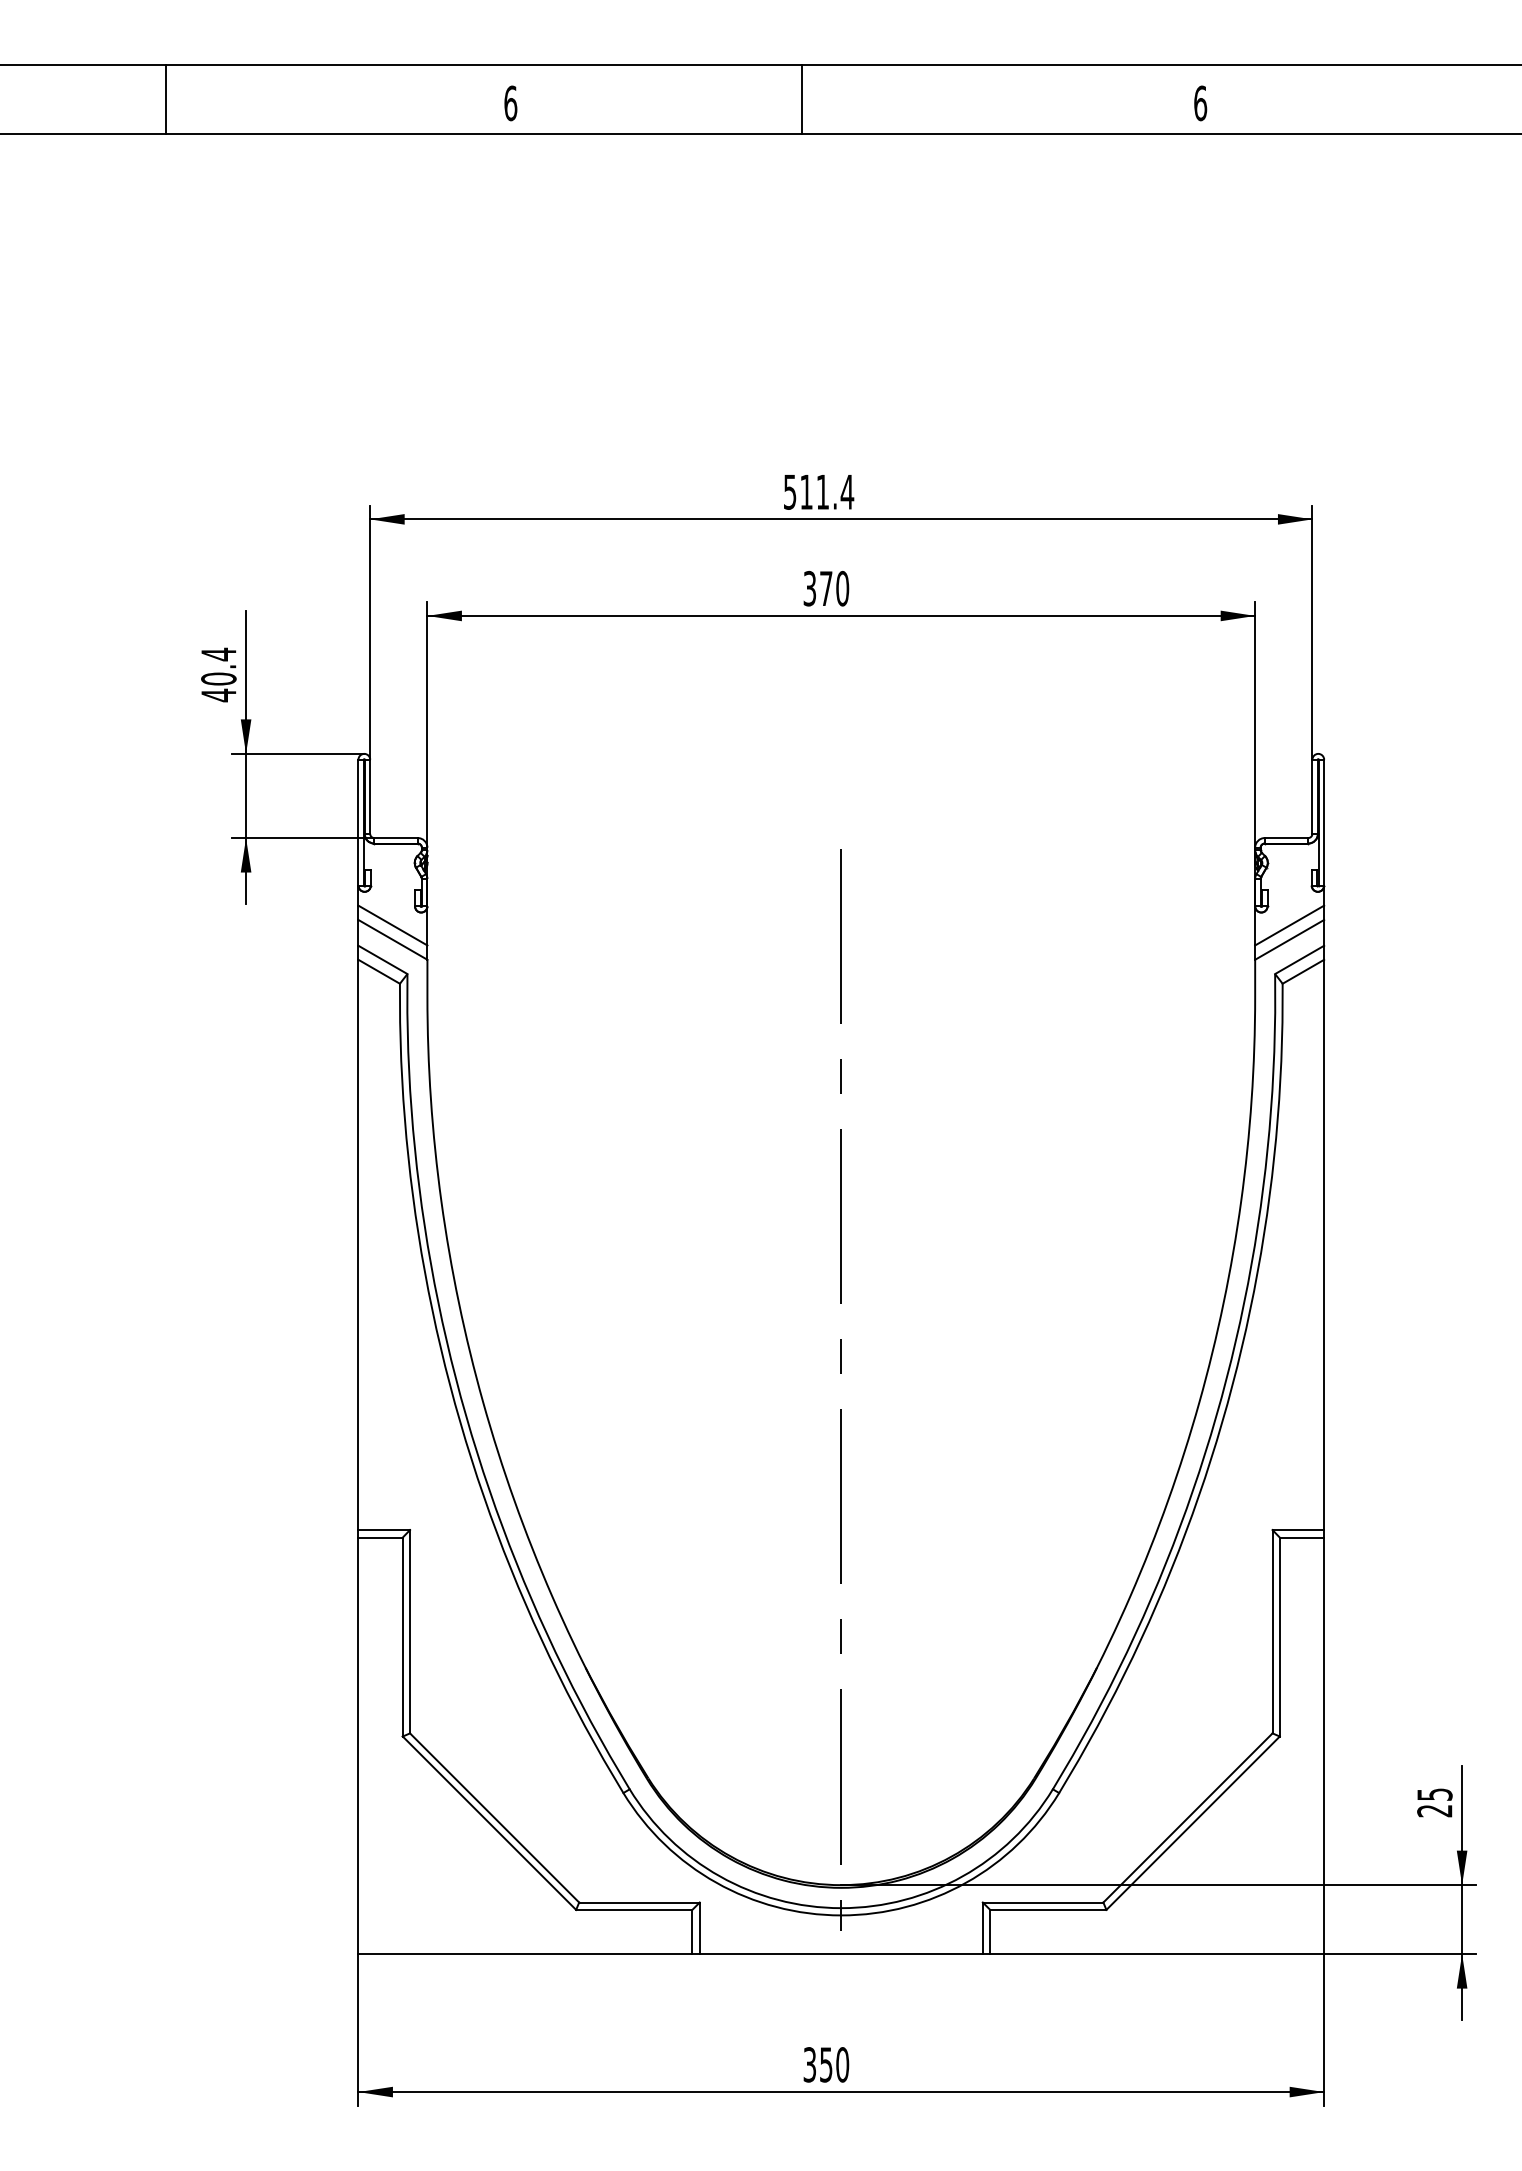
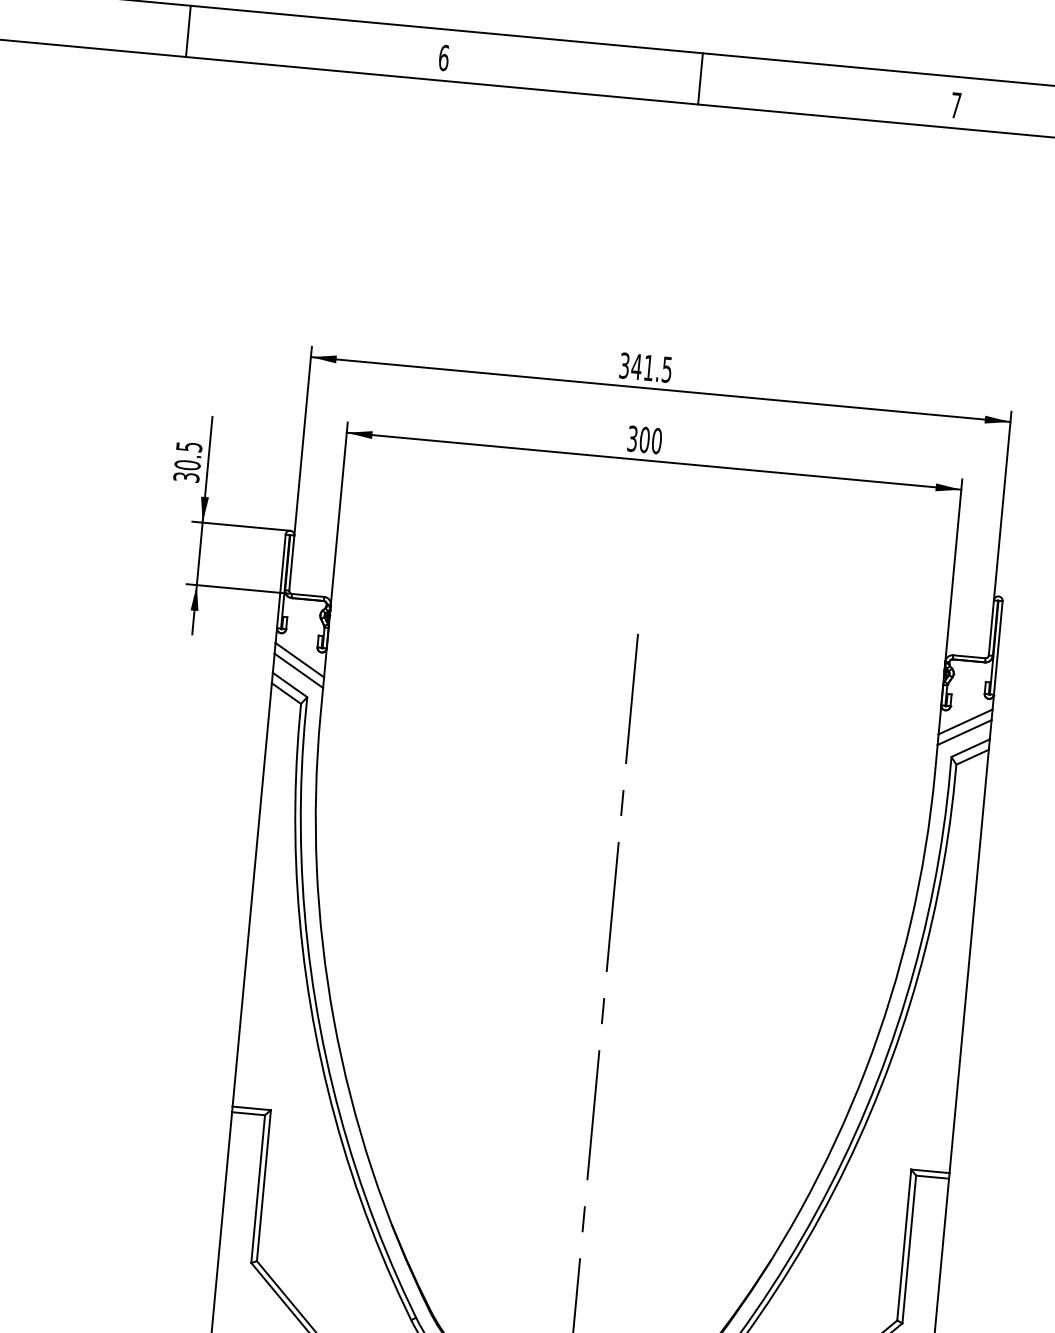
line: (801, 99) -> (700, 78), moved
text: (1200, 103) -> (956, 105), 6 -> 7
text: (819, 491) -> (646, 367), 511.4 -> 341.5
text: (825, 588) -> (644, 439), 370 -> 300
text: (218, 674) -> (187, 461), 40.4 -> 30.5

